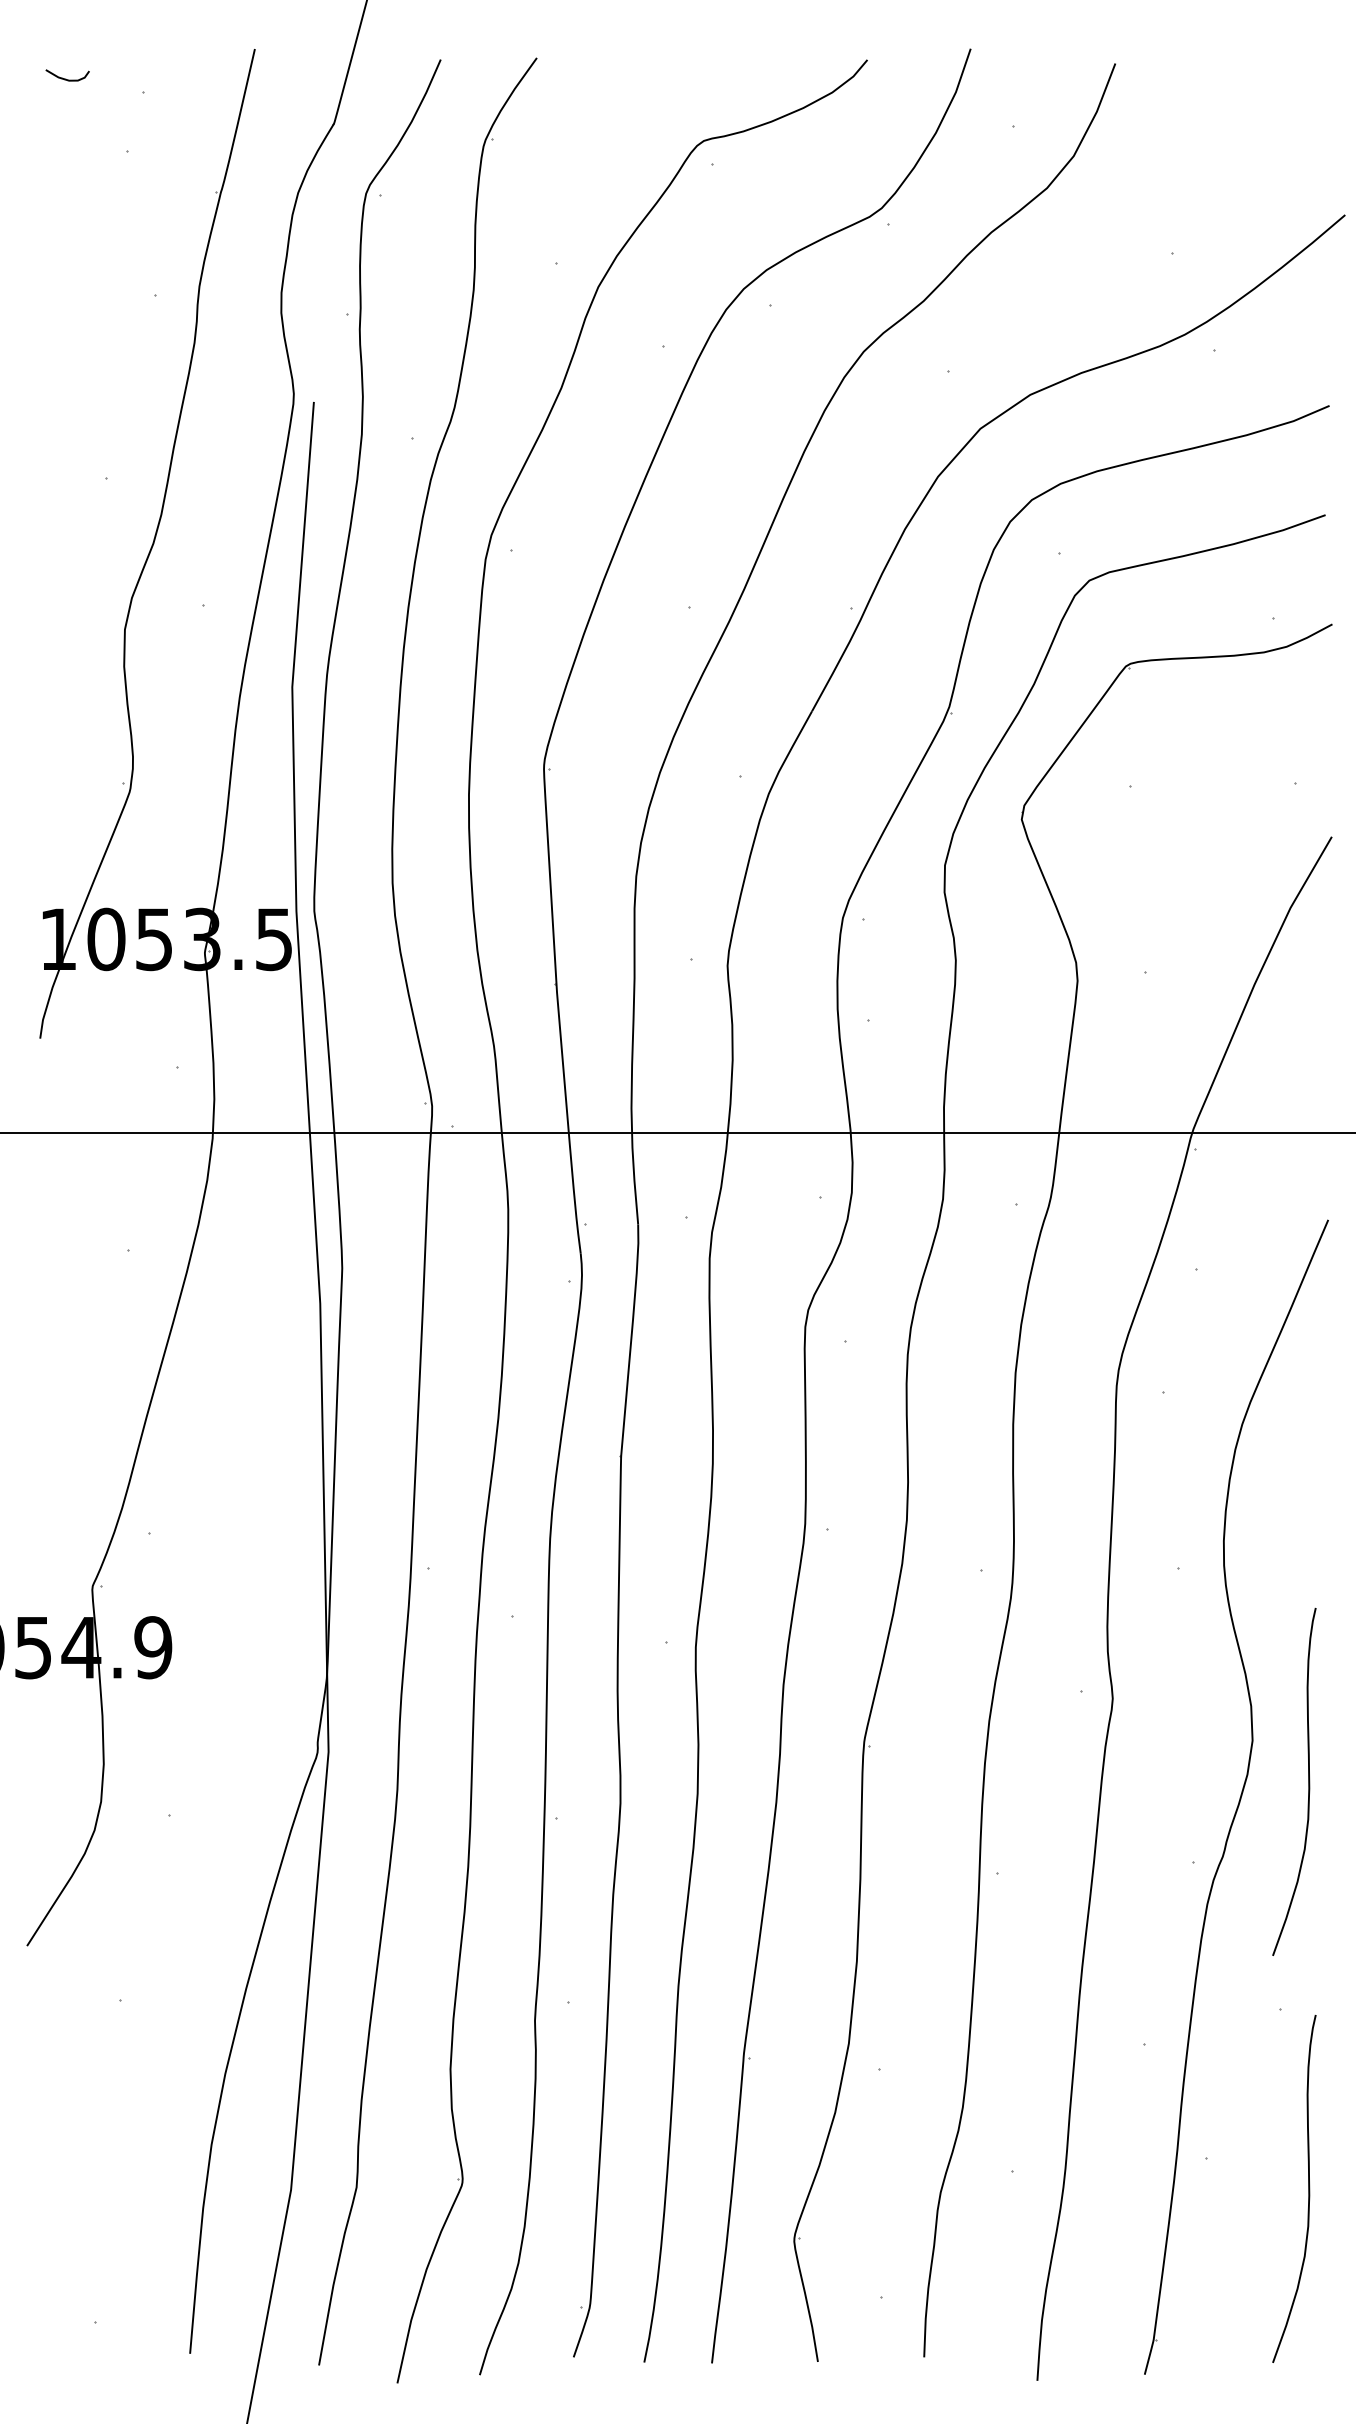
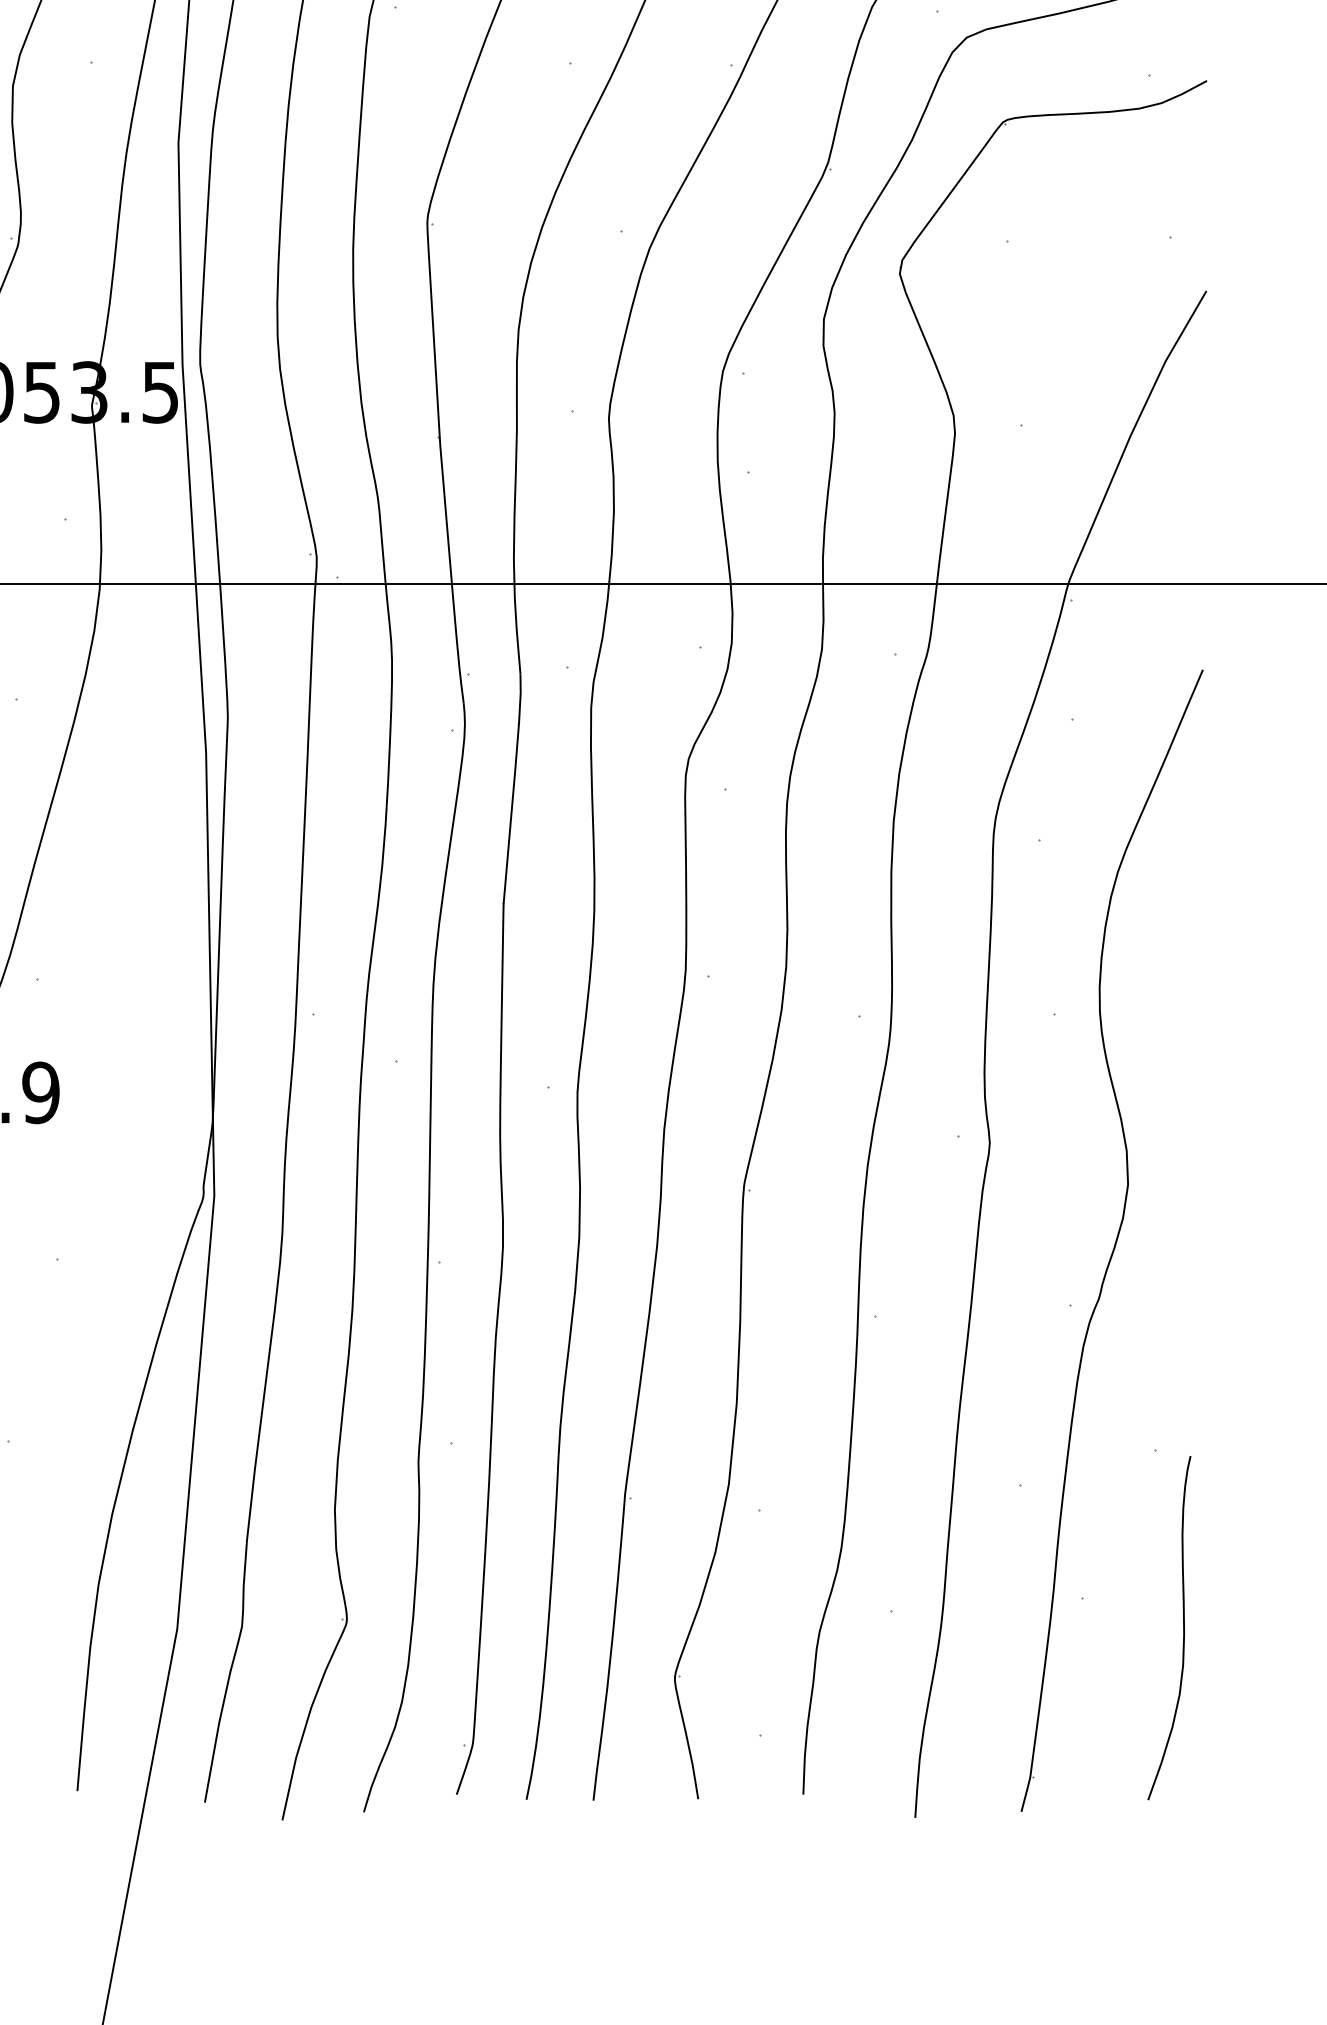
curve: (1308, 1781) -> (1183, 1225), removed

